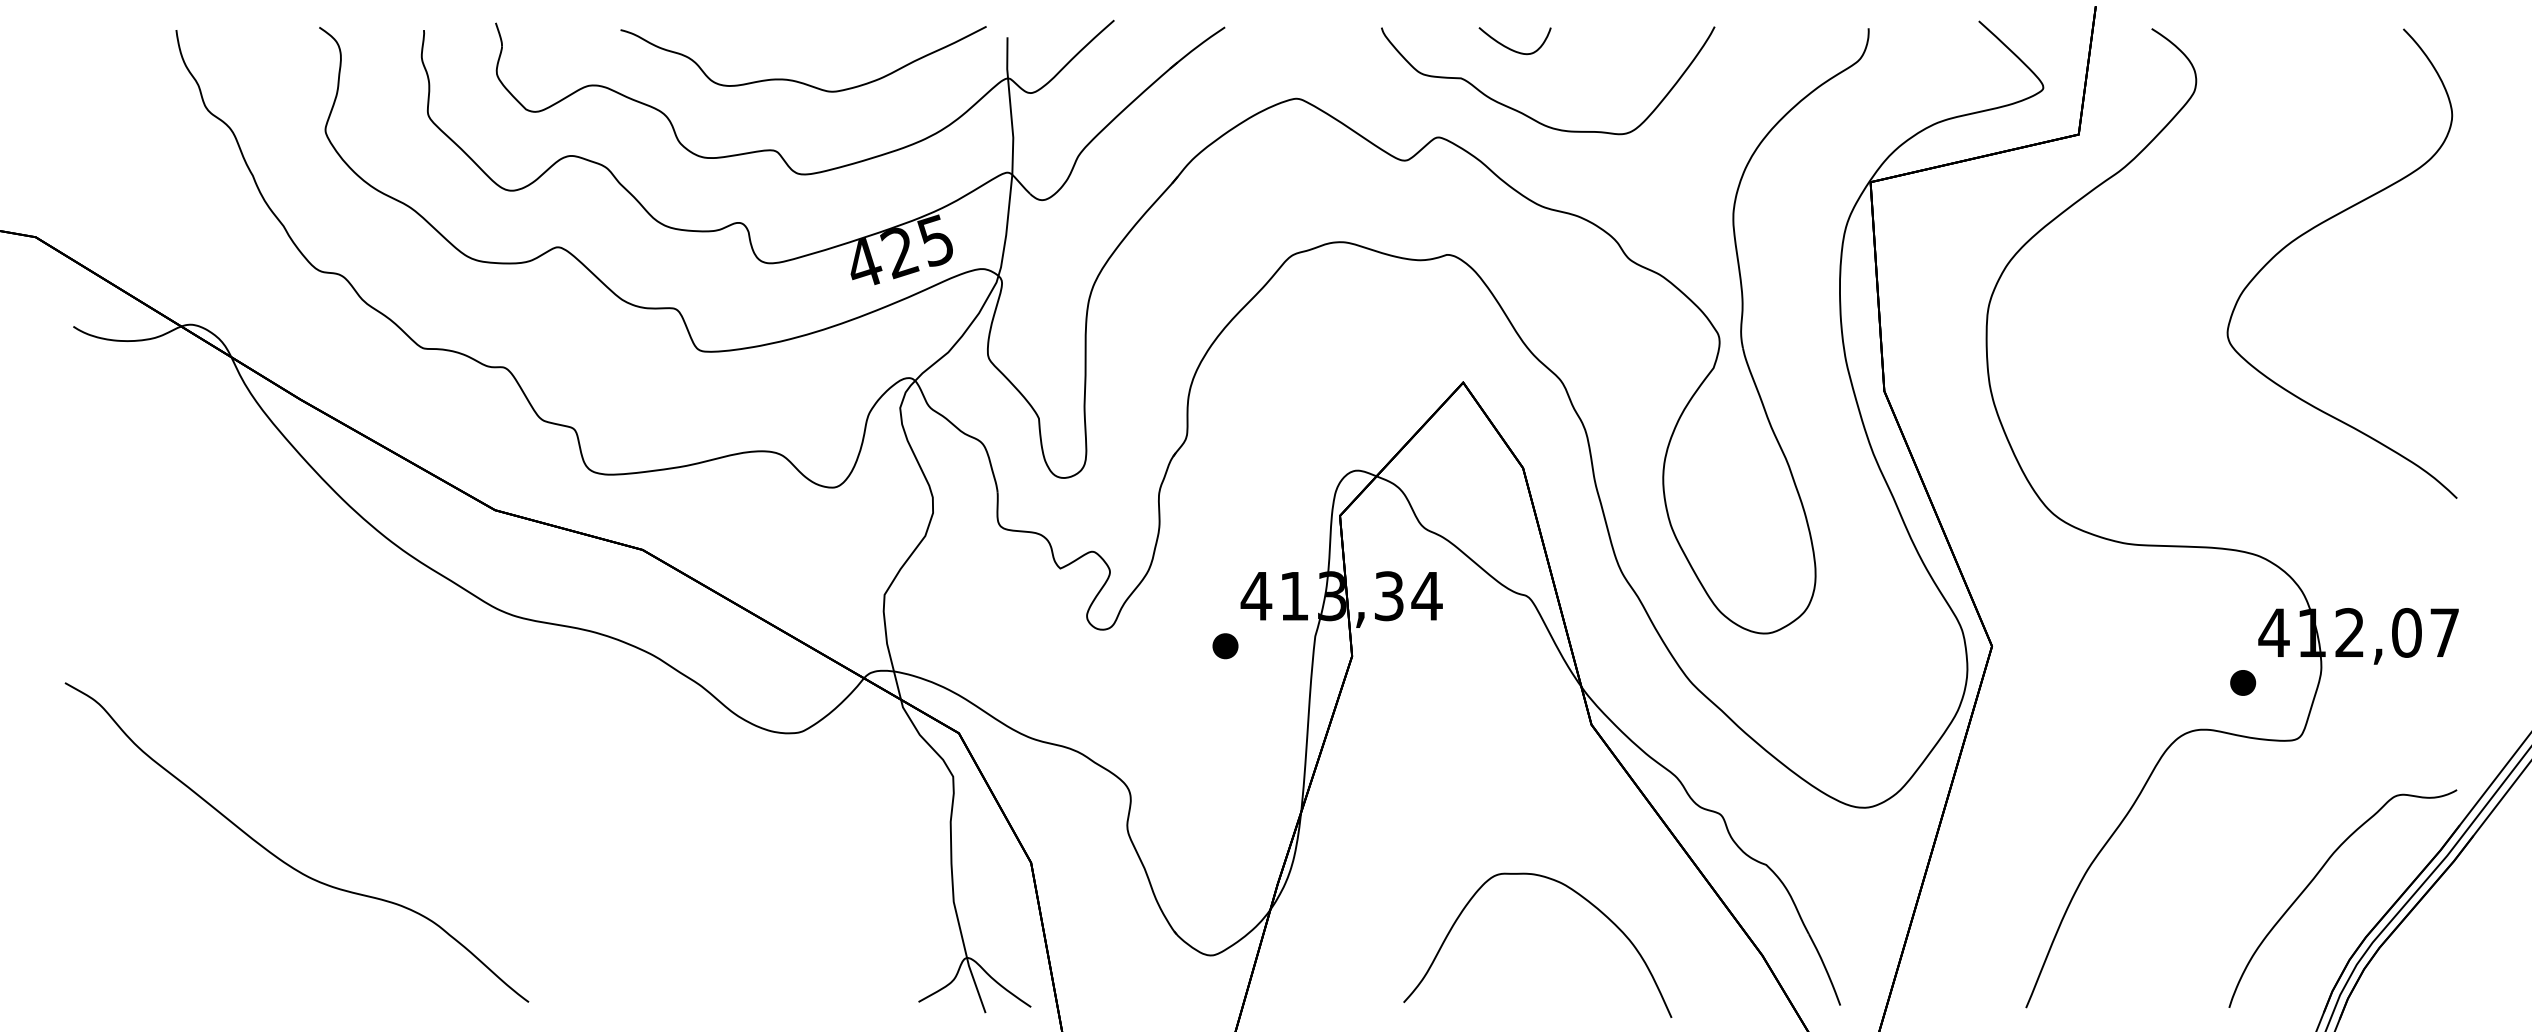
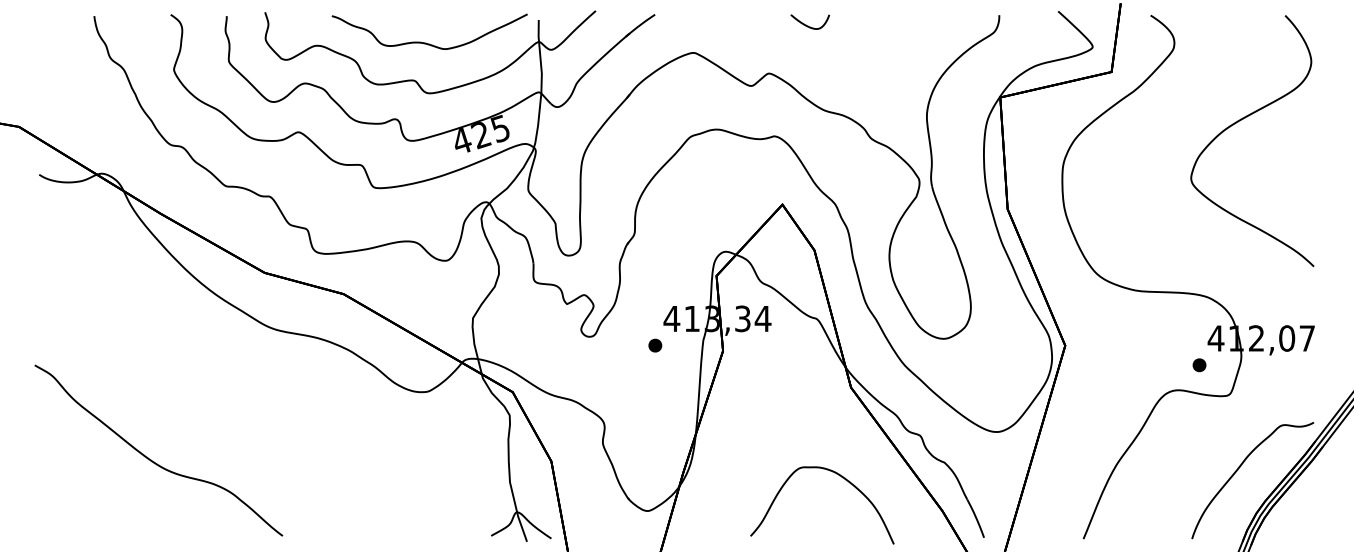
curve: (1528, 114) -> (817, 61), removed

